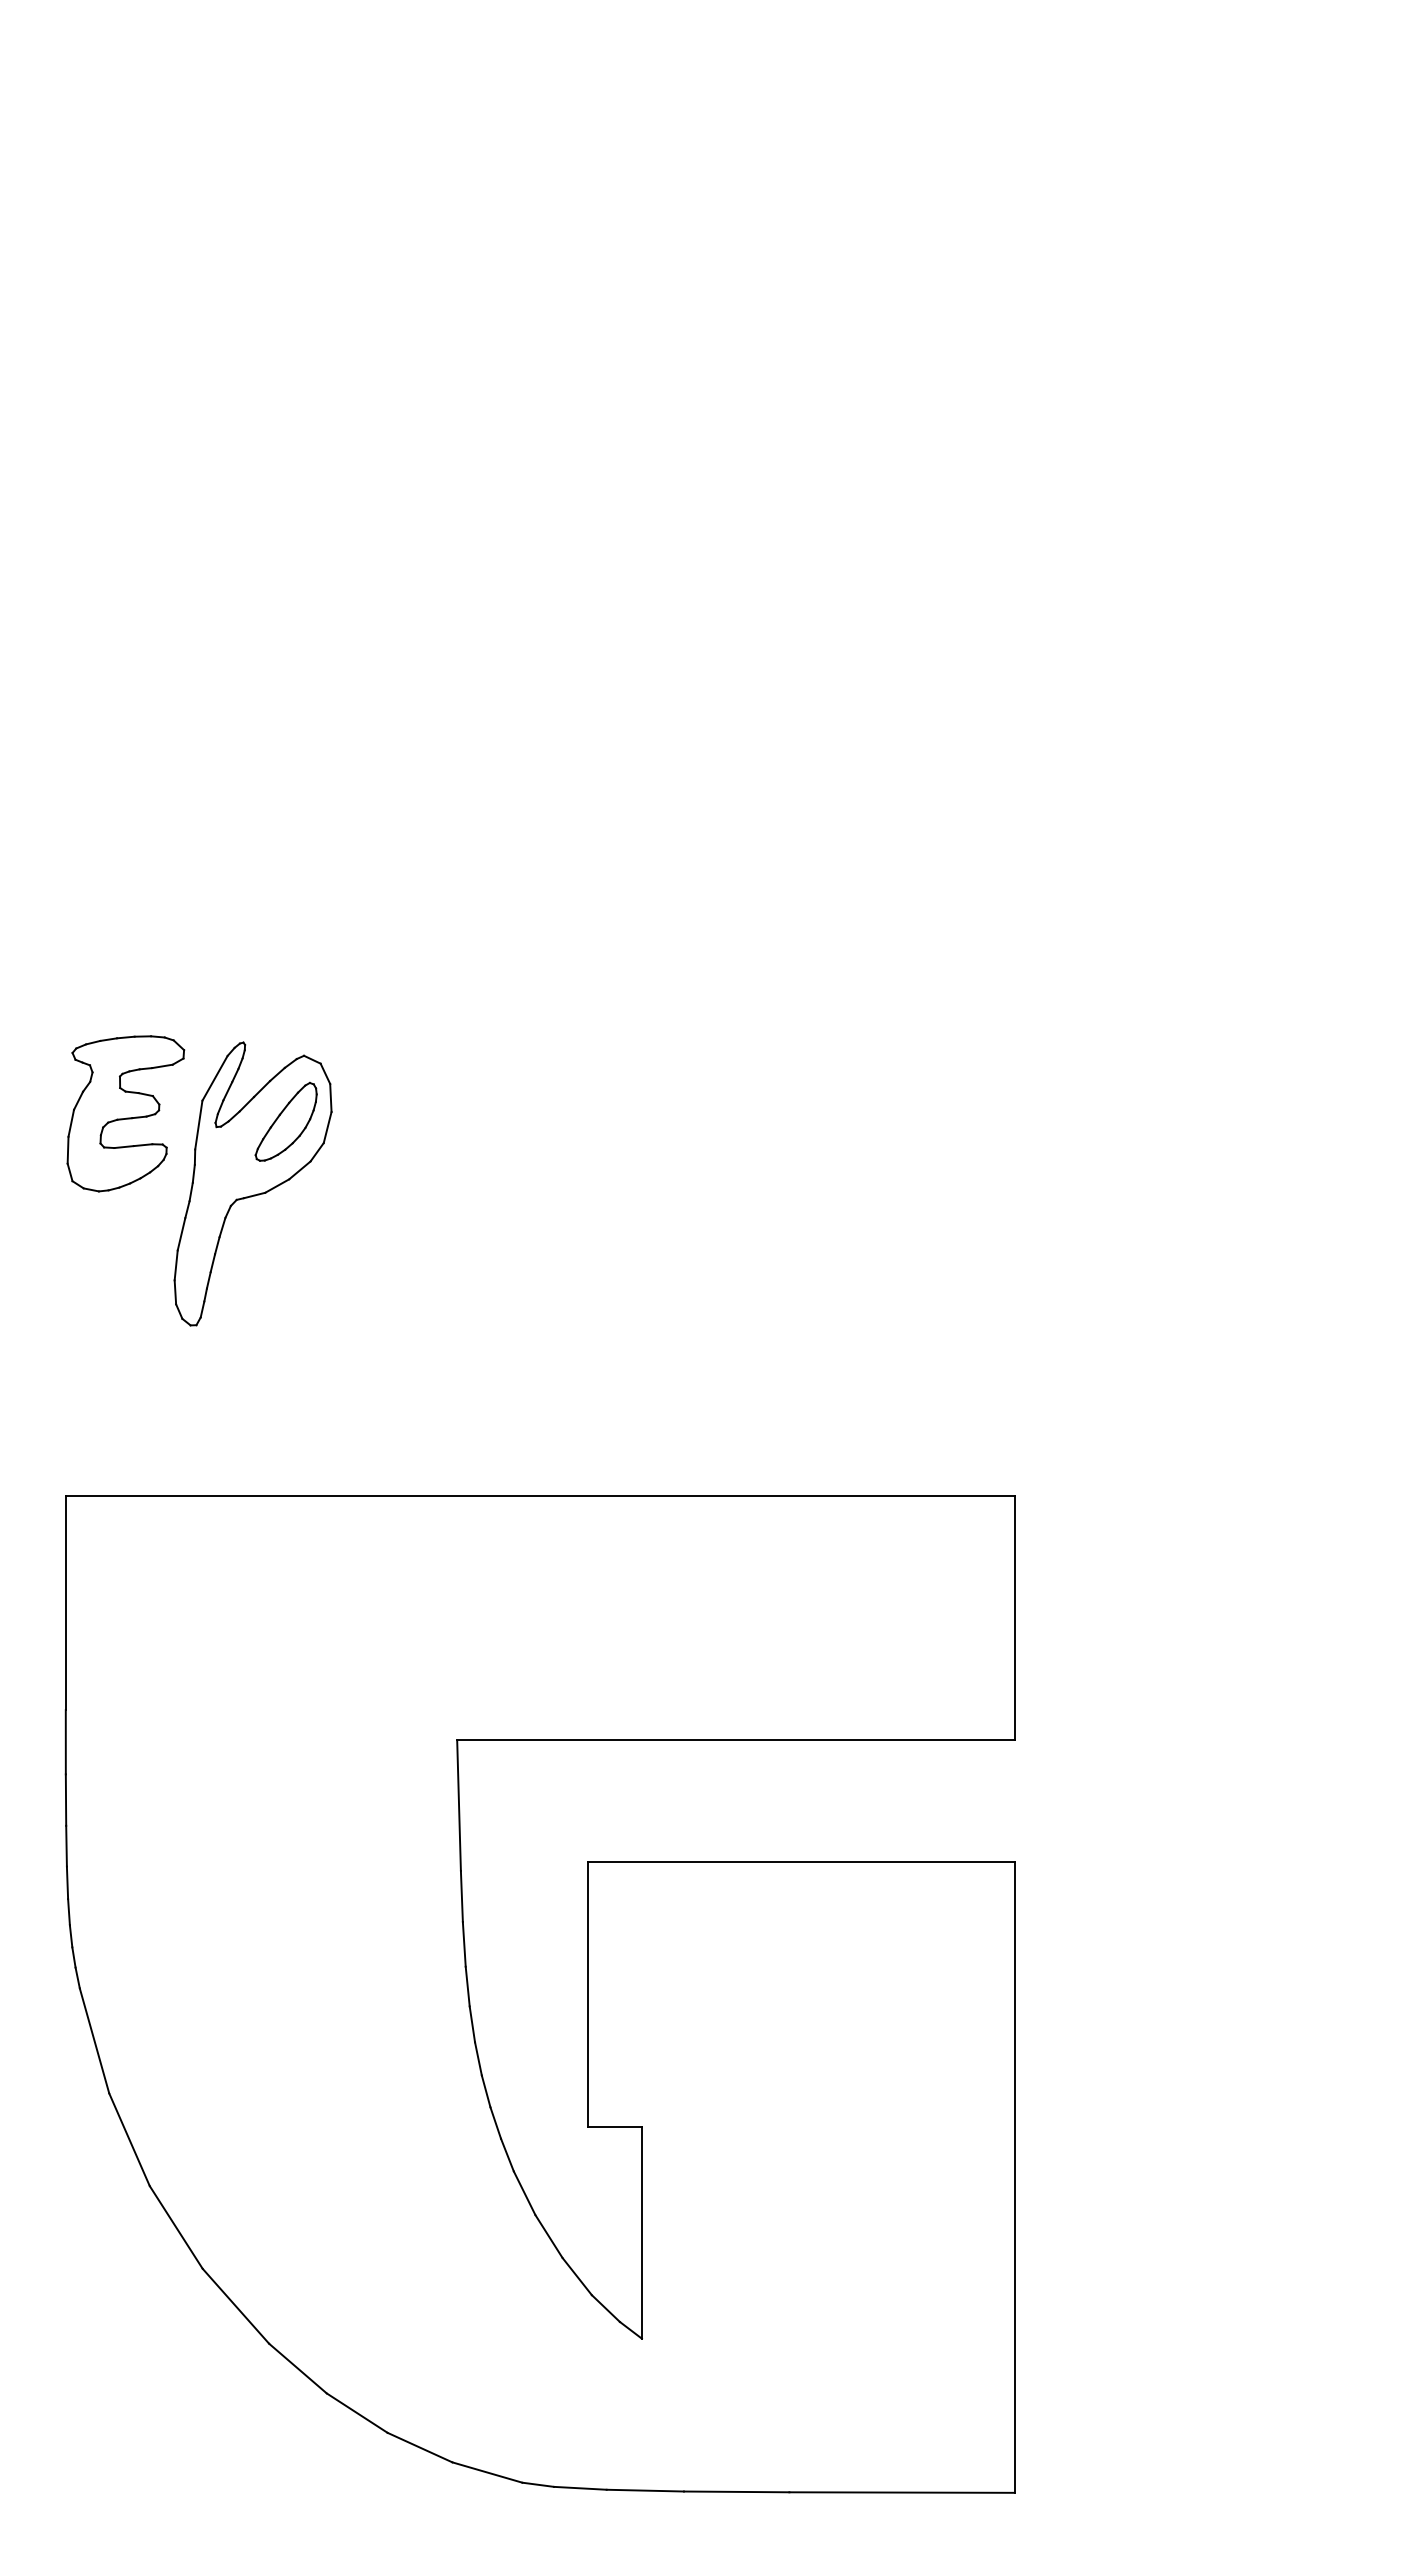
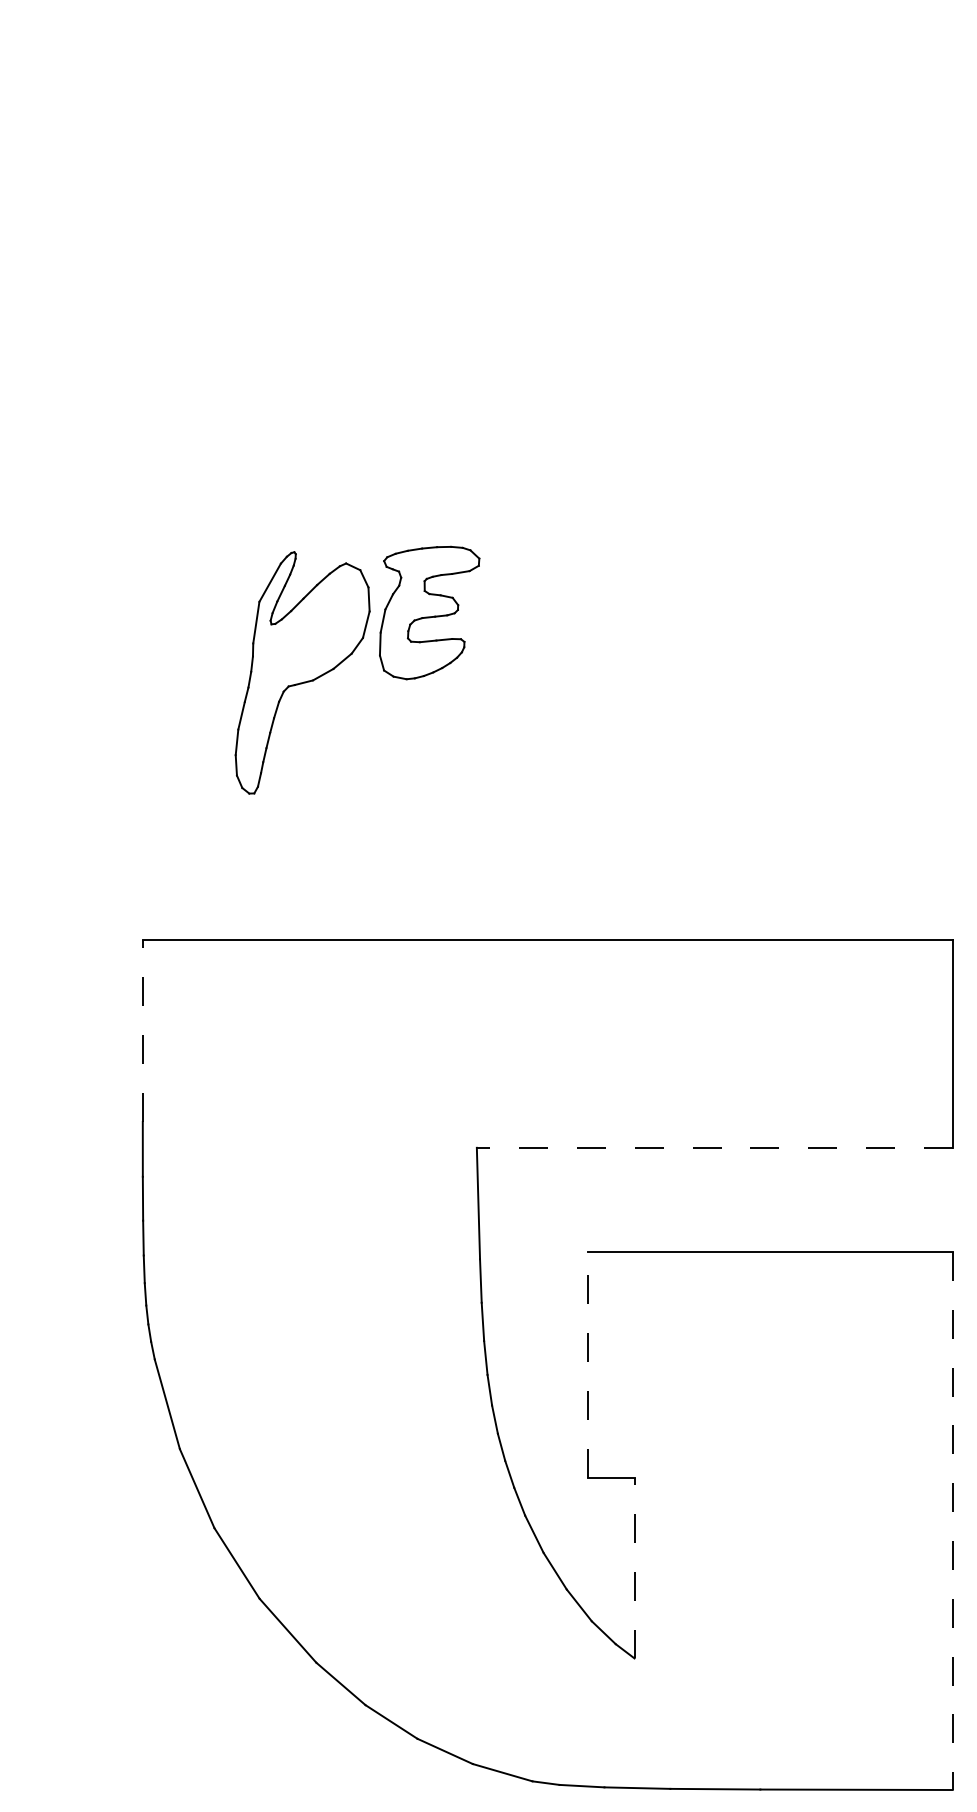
part: (125, 1113) -> (429, 612), moved
part: (285, 1121) -> (330, 619), removed
line: (65, 1603) -> (142, 1030), solid -> dashed
line: (735, 1740) -> (714, 1147), solid -> dashed
line: (587, 1994) -> (588, 1364), solid -> dashed
line: (1014, 2178) -> (952, 1521), solid -> dashed
line: (641, 2232) -> (634, 1567), solid -> dashed

